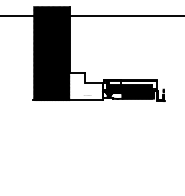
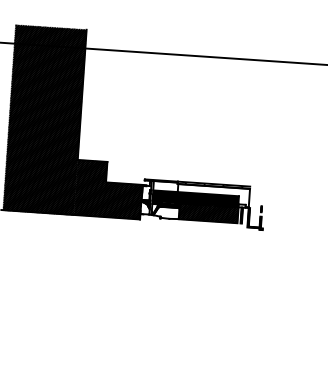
hatch: (87, 86) -> (111, 190), added

